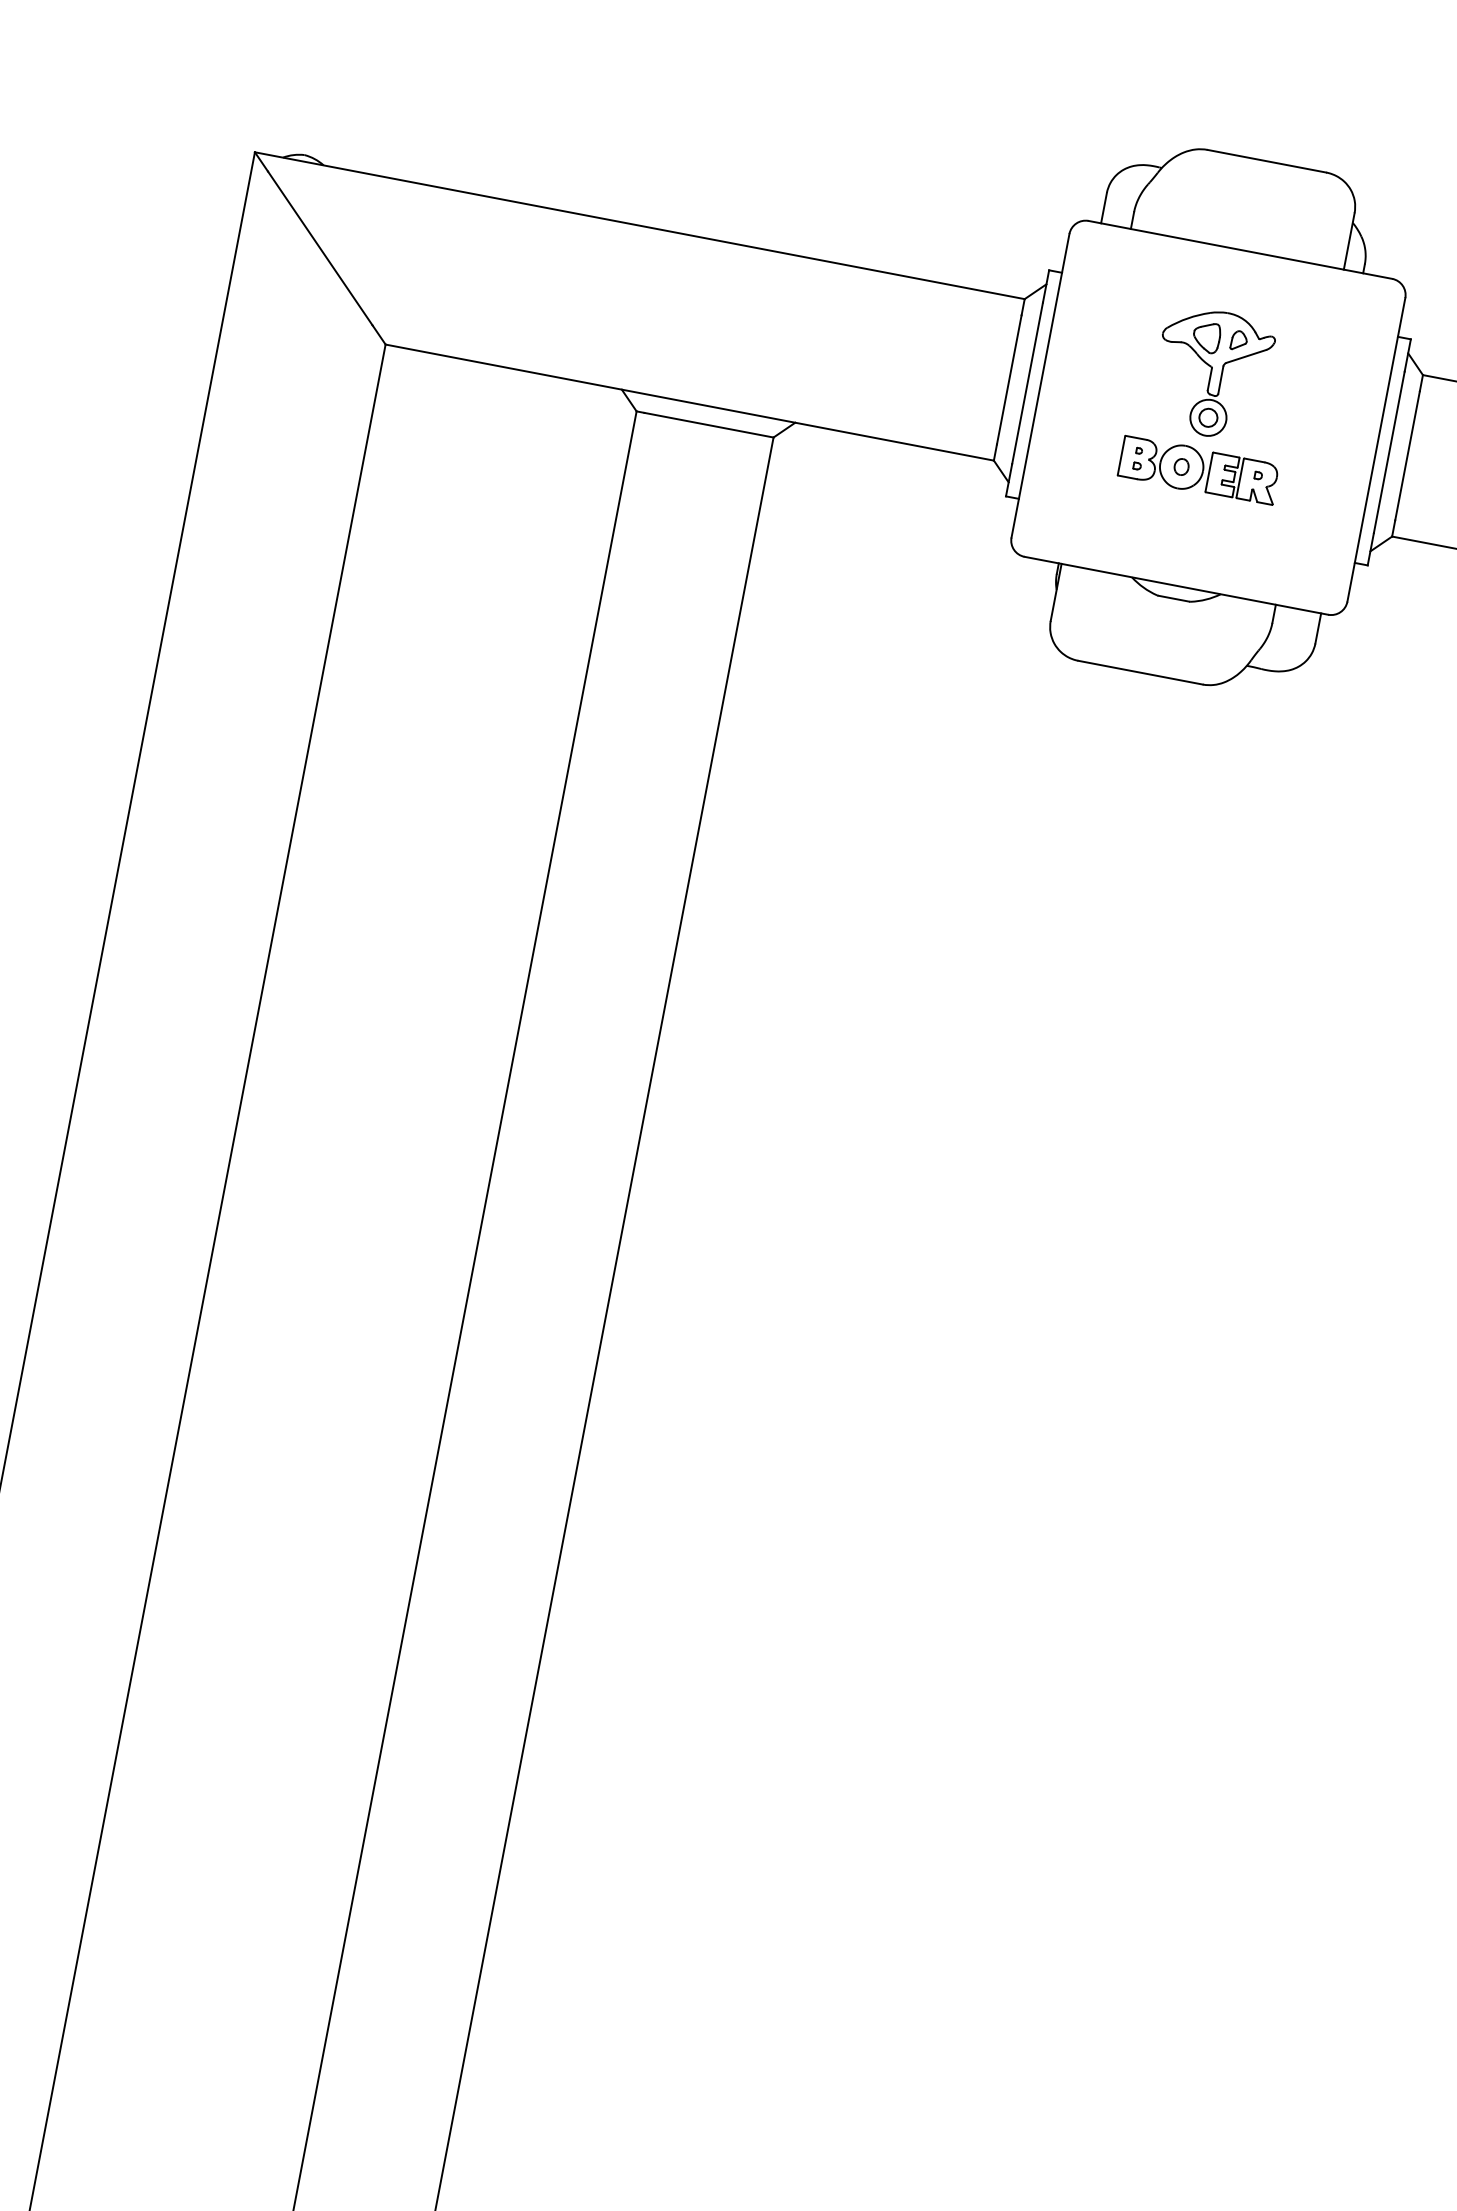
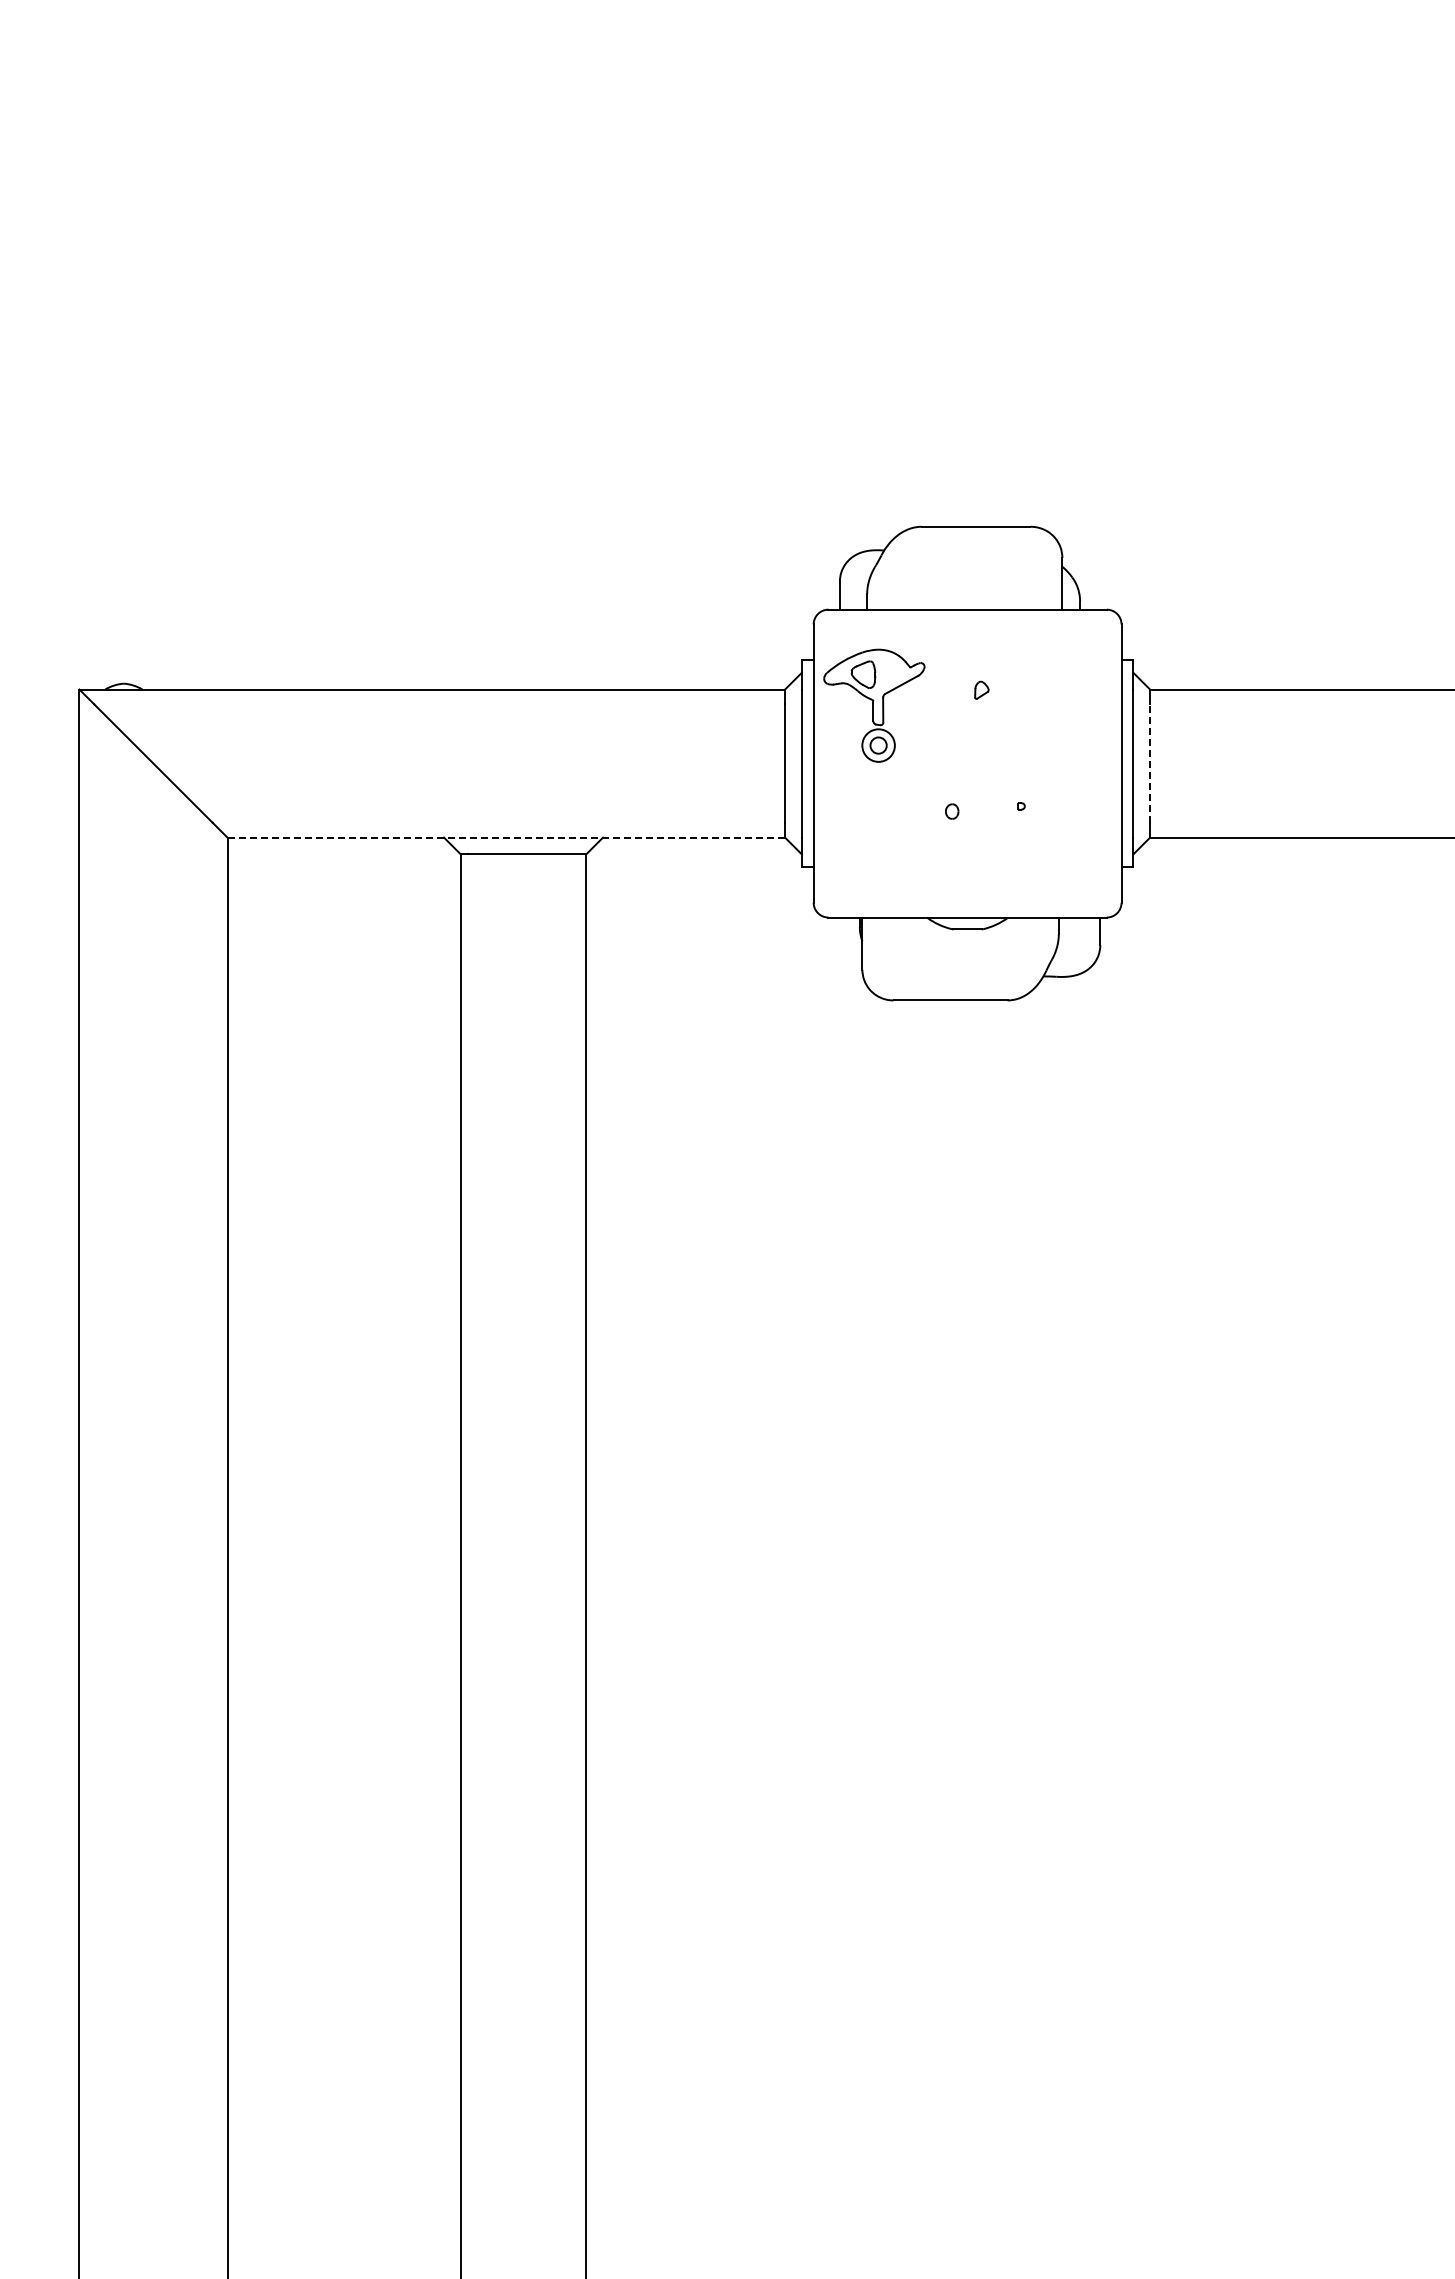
part: (1212, 373) -> (874, 705), moved
line: (690, 402) -> (506, 837), solid -> dashed
line: (1407, 455) -> (1150, 763), solid -> dashed
part: (1199, 470) -> (968, 811), removed

